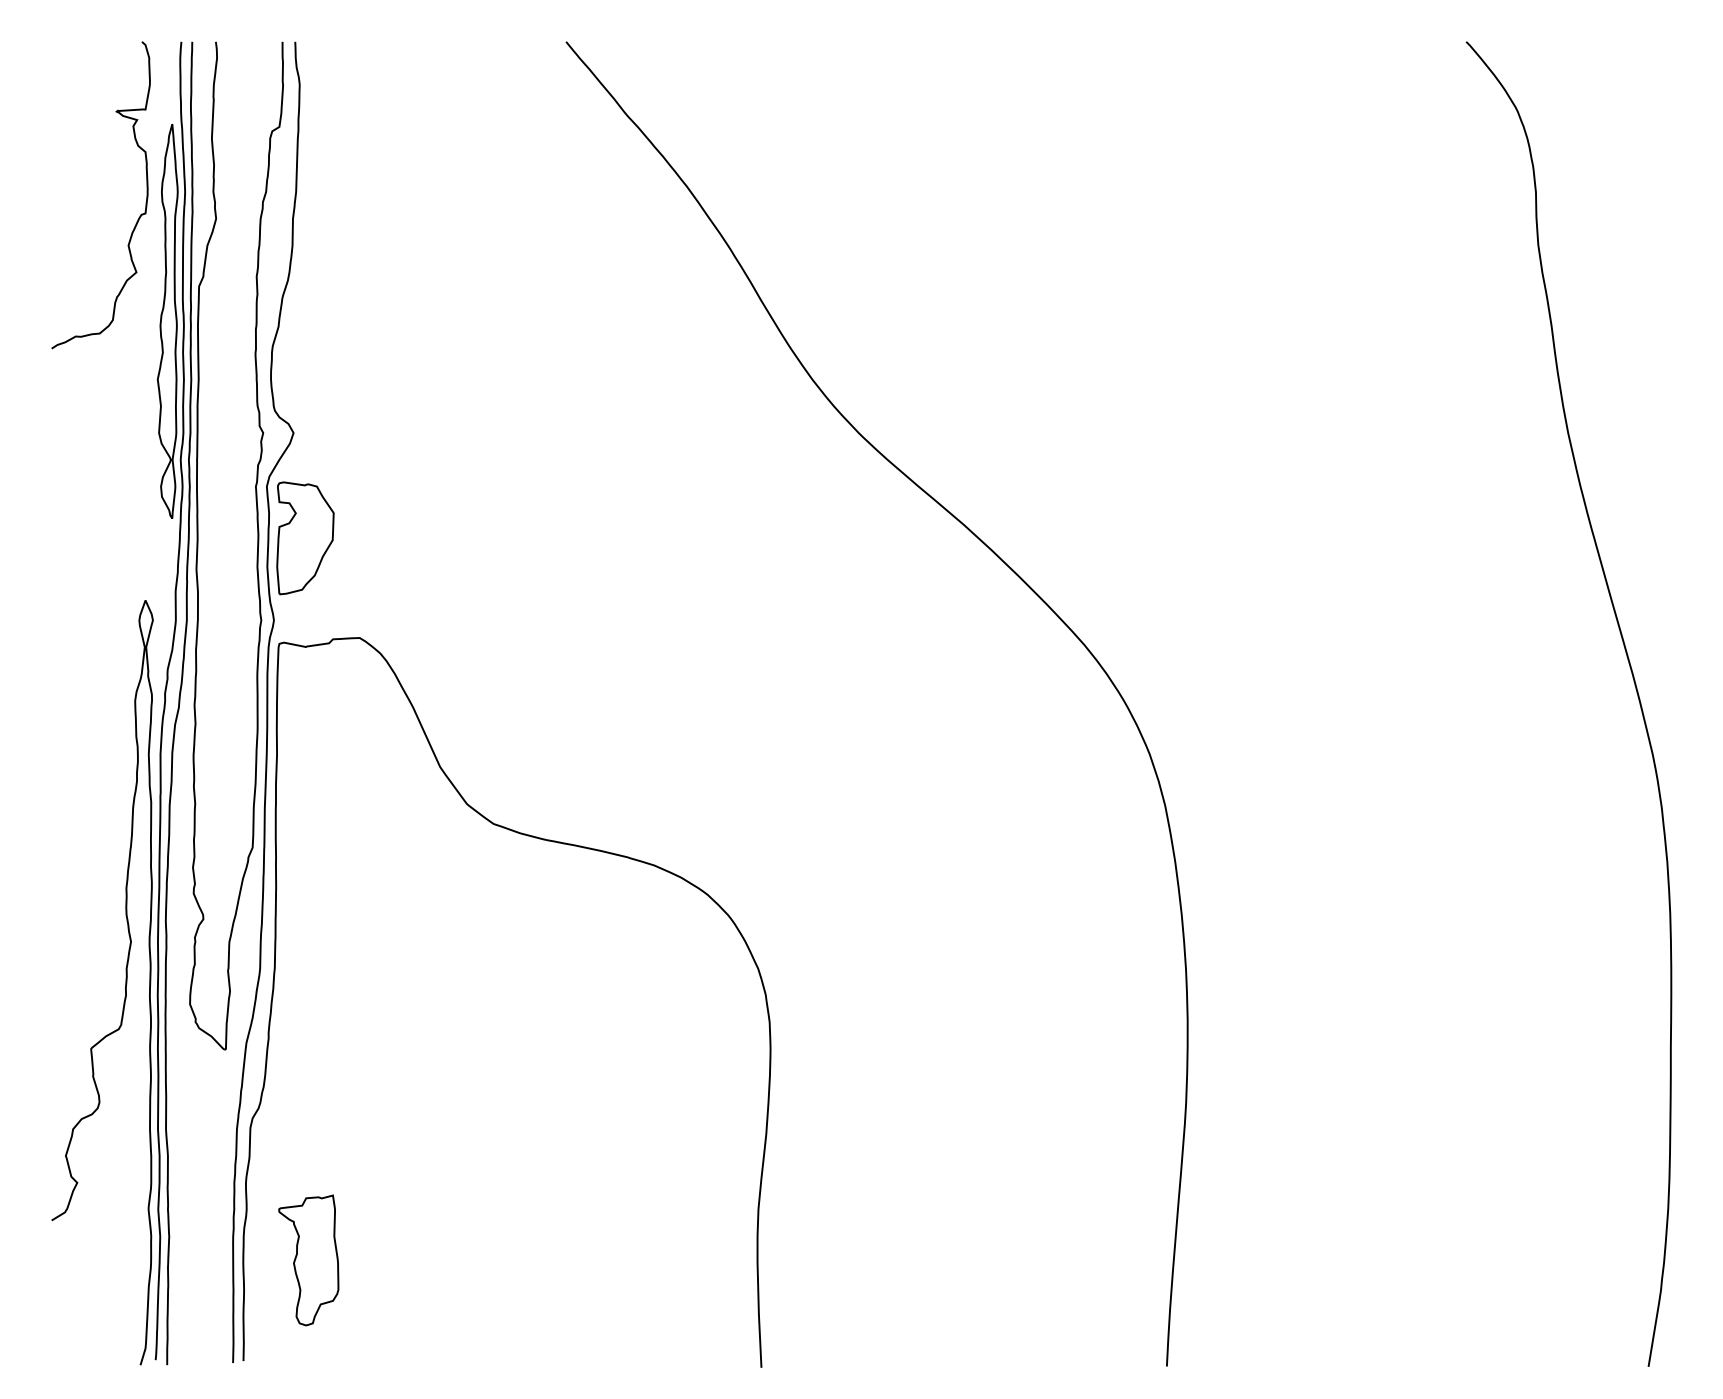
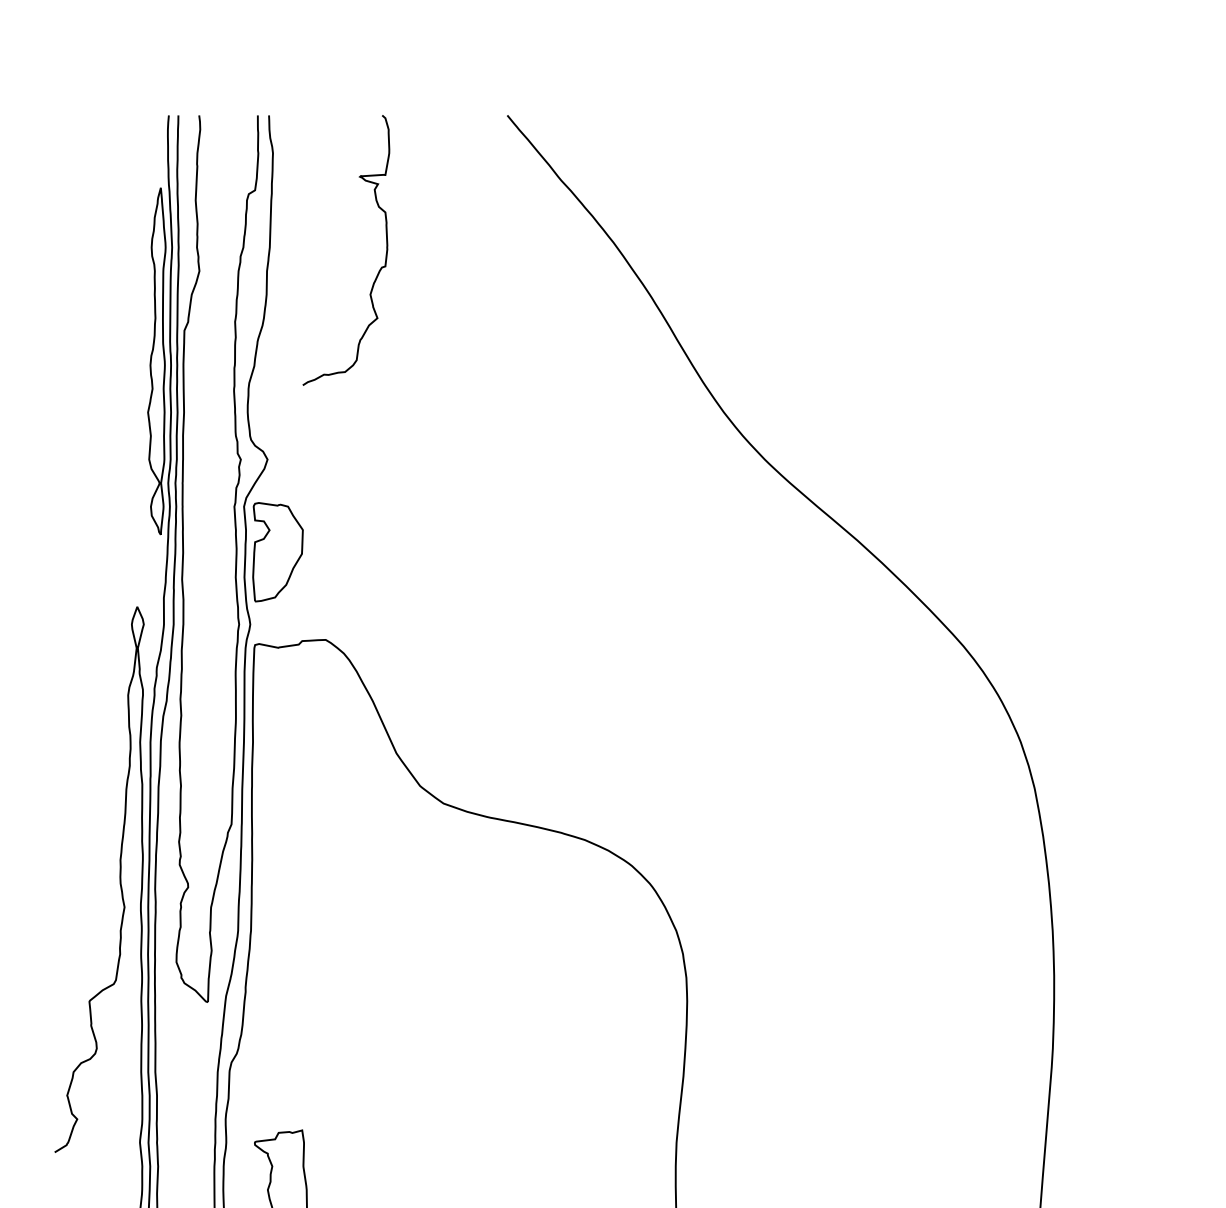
curve: (138, 217) -> (379, 269), moved

